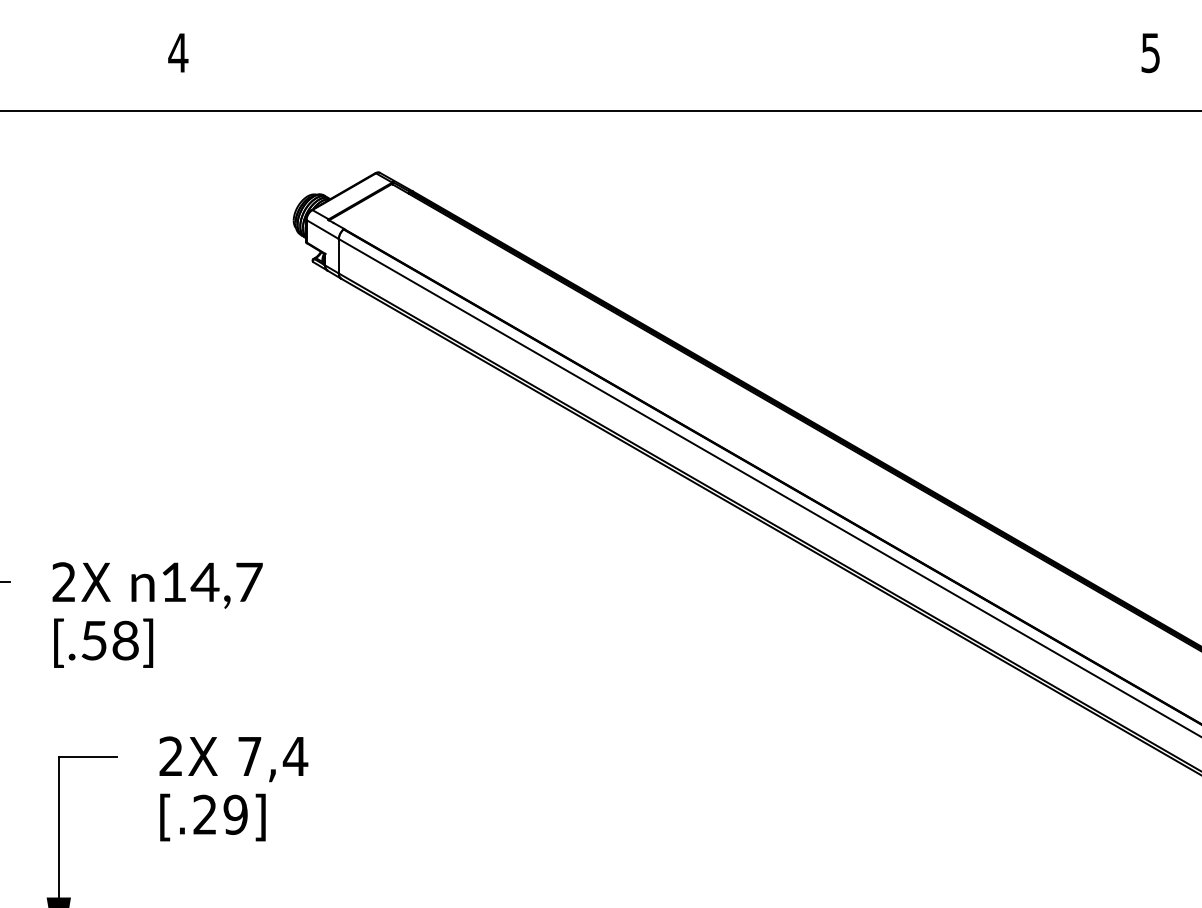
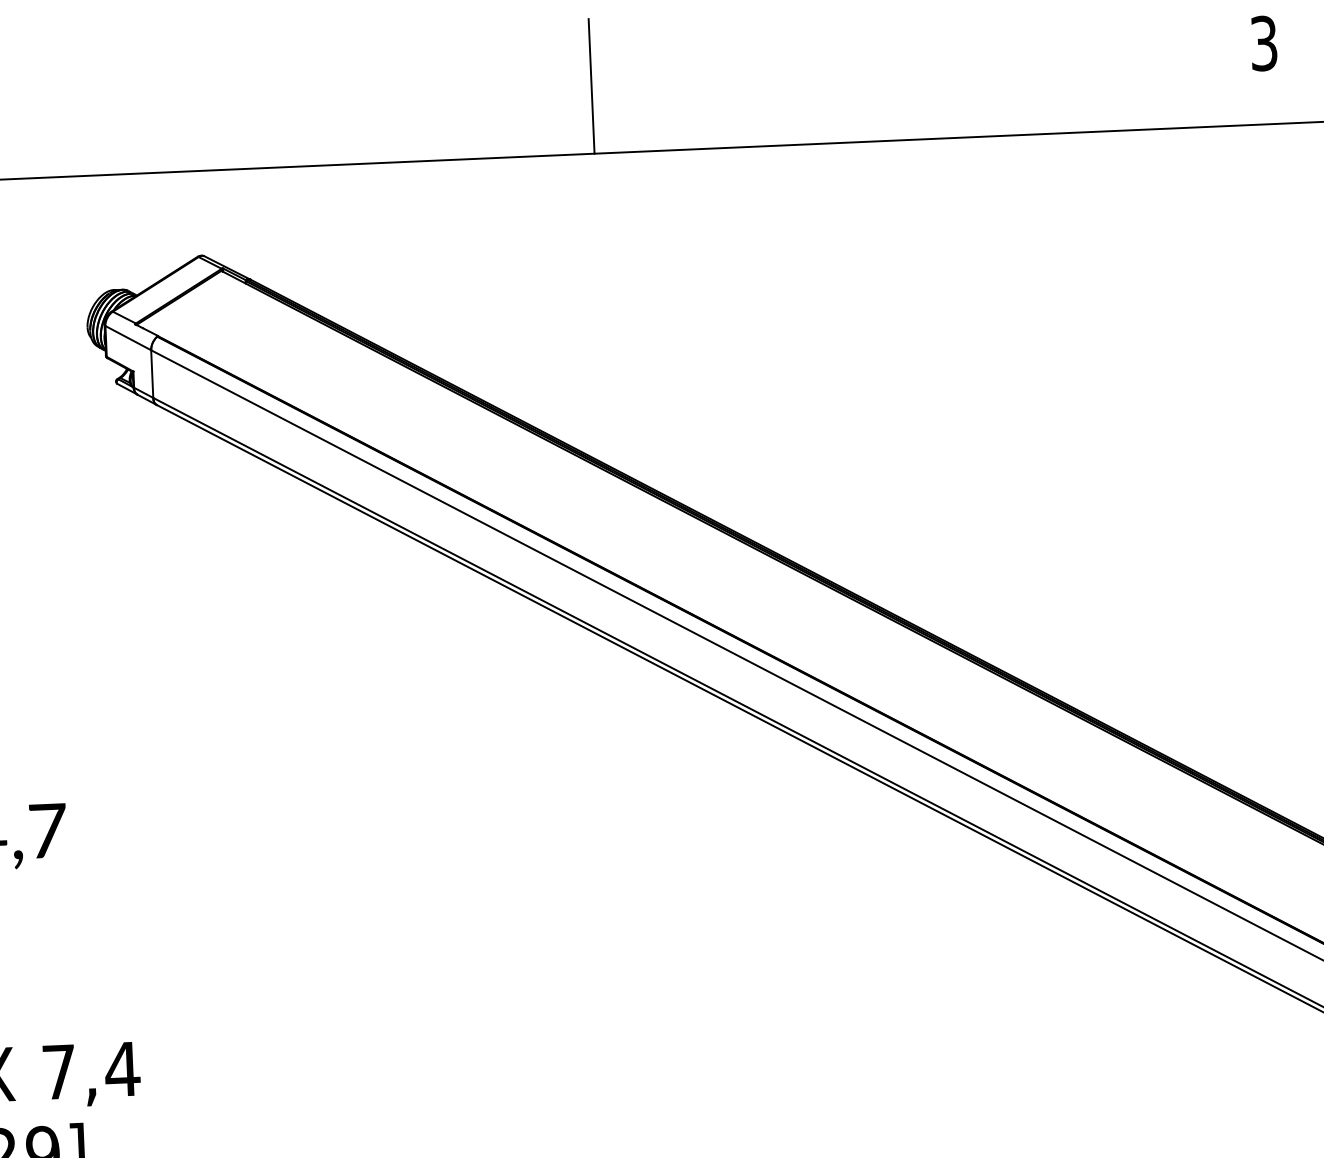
text: (1150, 52) -> (1263, 42), 5 -> 3
line: (664, 62) -> (591, 86), added

